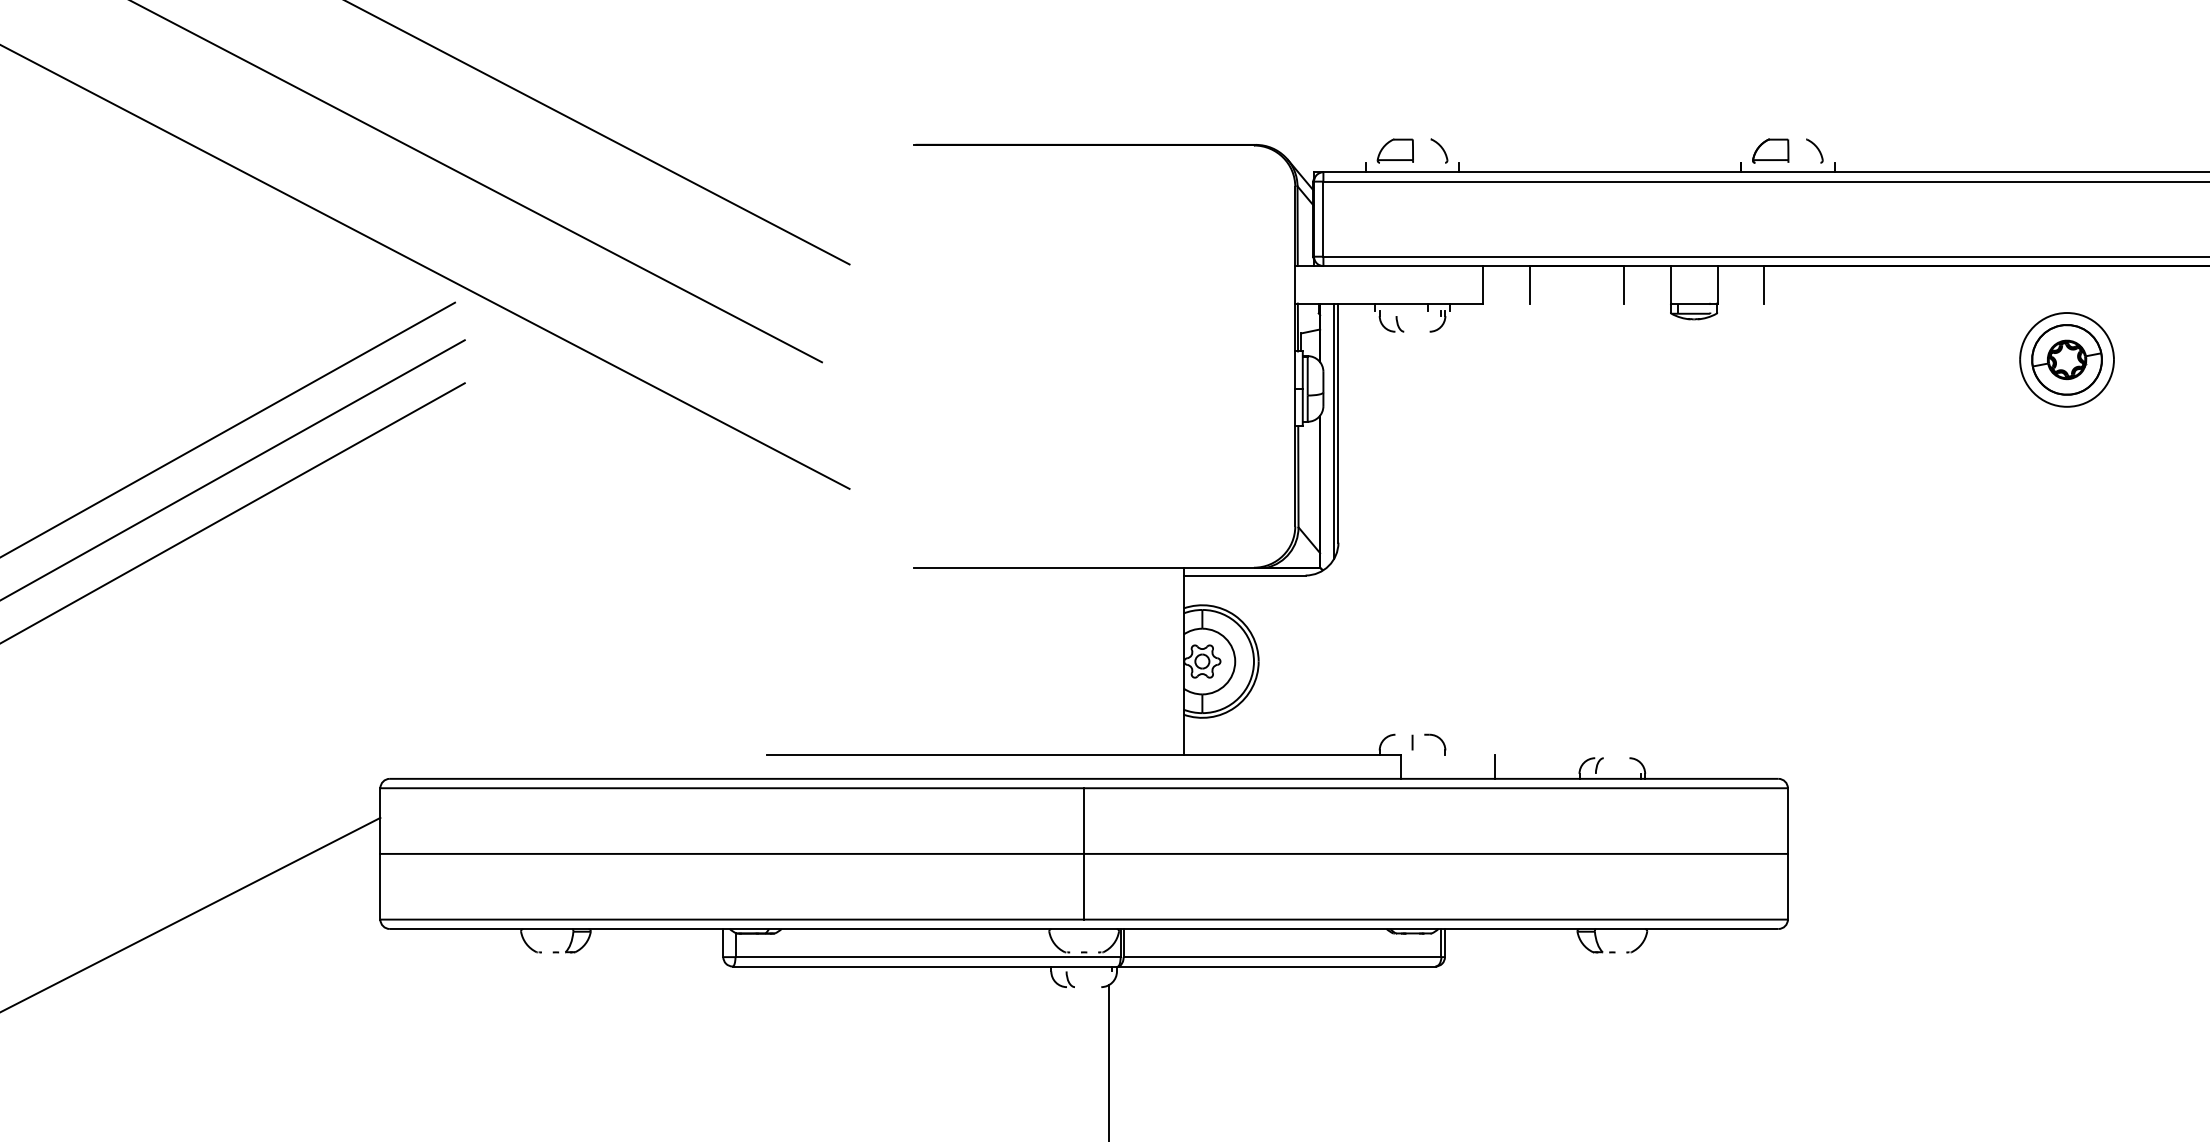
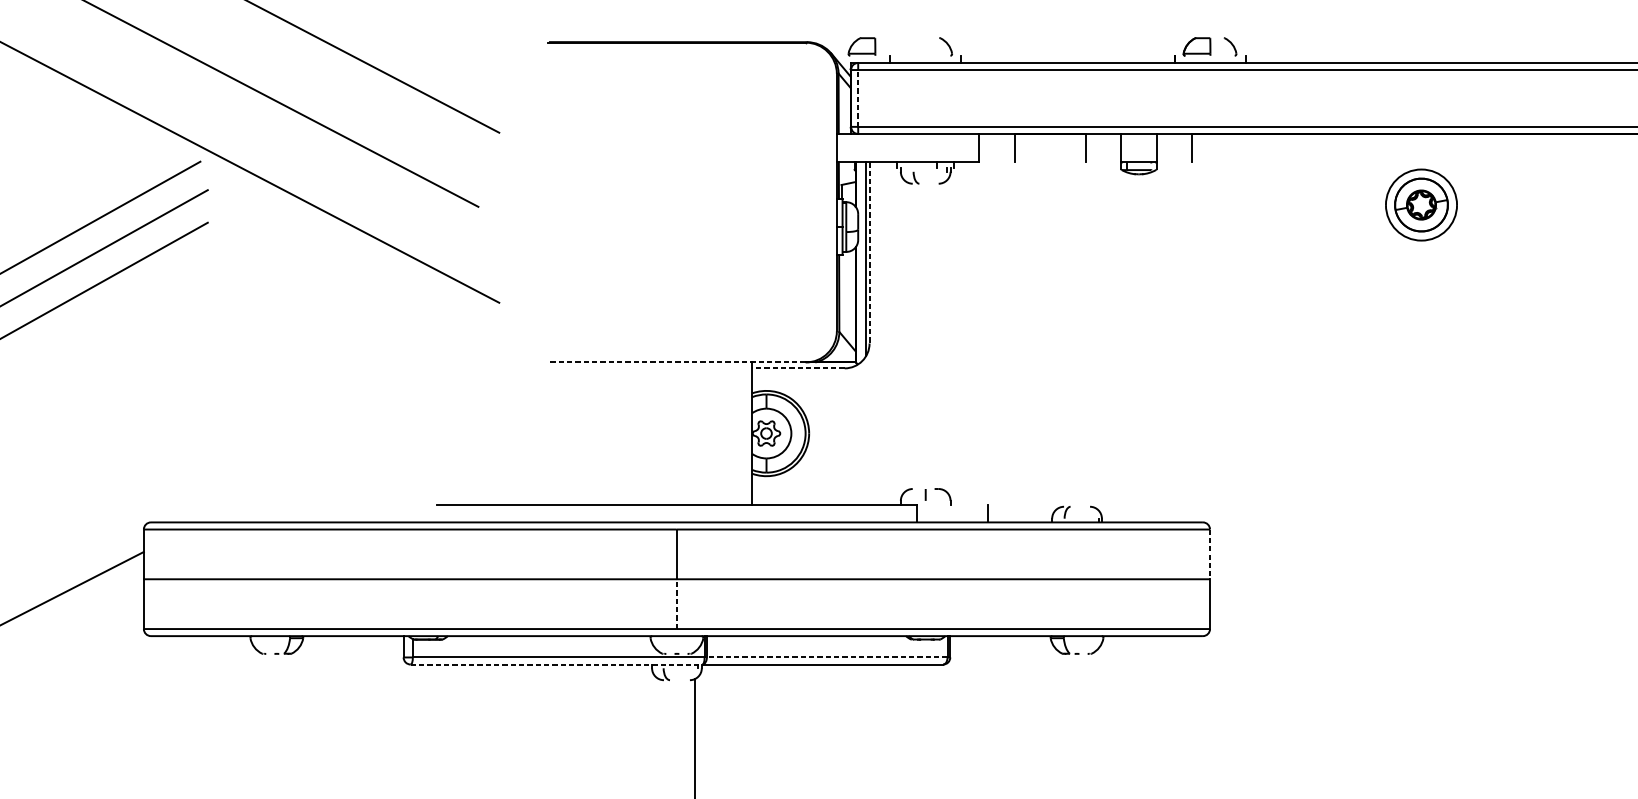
part: (1394, 150) -> (861, 46), moved
line: (1323, 219) -> (858, 98), solid -> dashed
line: (1338, 423) -> (869, 253), solid -> dashed
line: (1084, 567) -> (677, 362), solid -> dashed
line: (1244, 575) -> (798, 368), solid -> dashed
line: (1787, 821) -> (1209, 554), solid -> dashed
line: (1084, 886) -> (677, 603), solid -> dashed
line: (1282, 957) -> (827, 657), solid -> dashed
line: (925, 966) -> (556, 664), solid -> dashed

